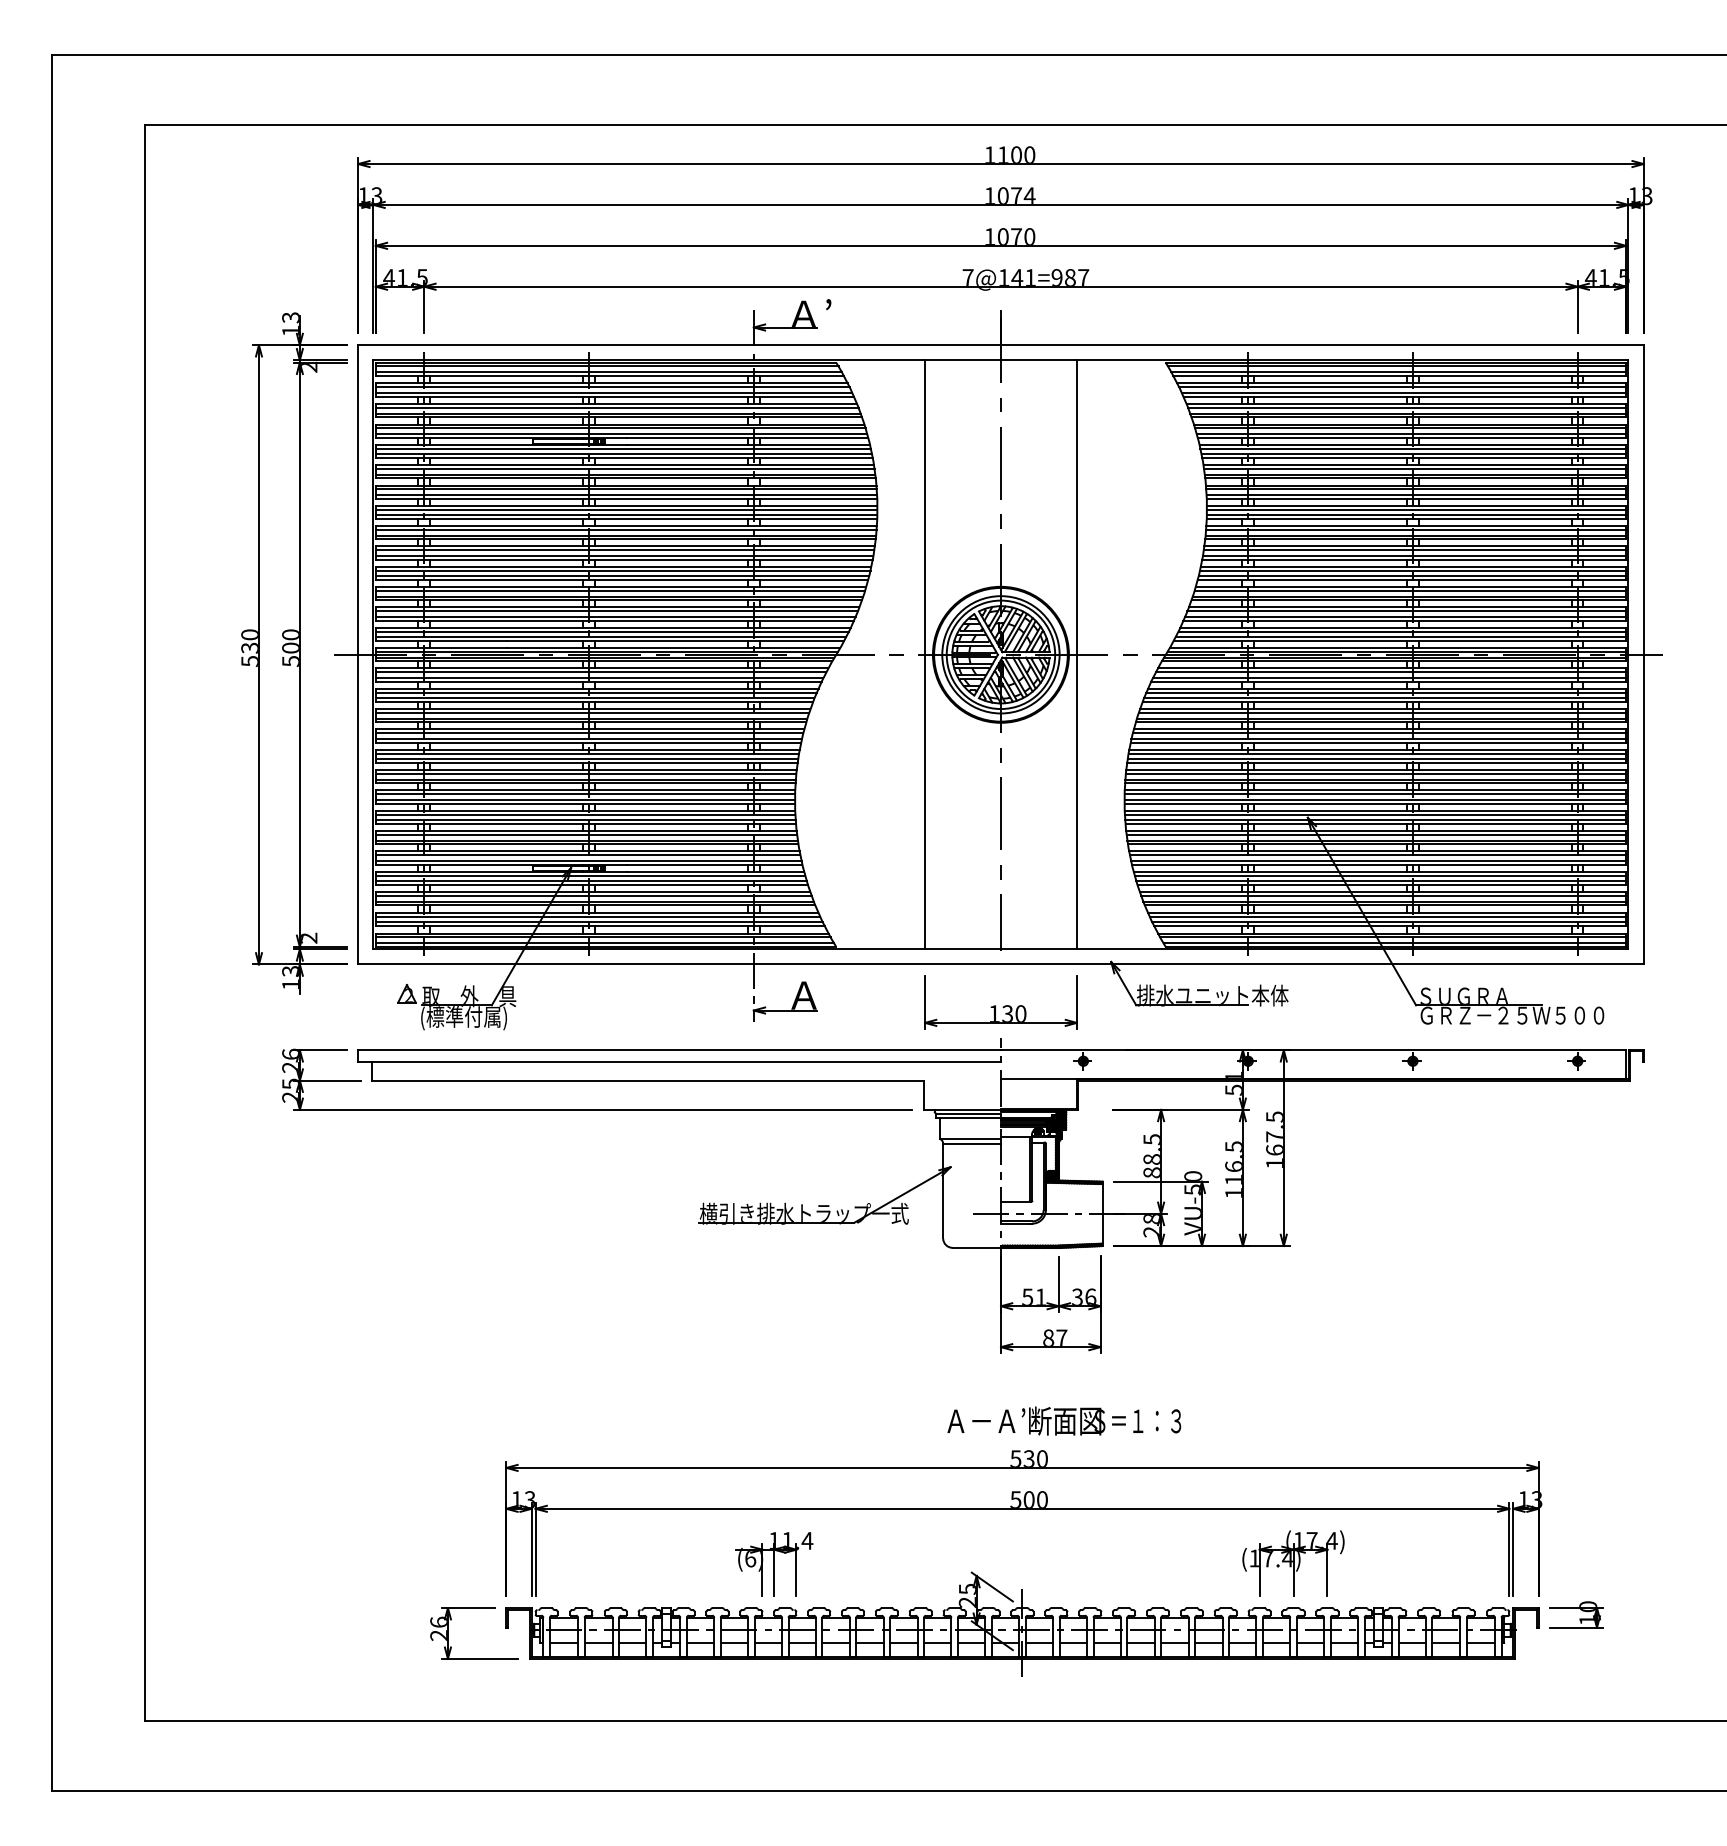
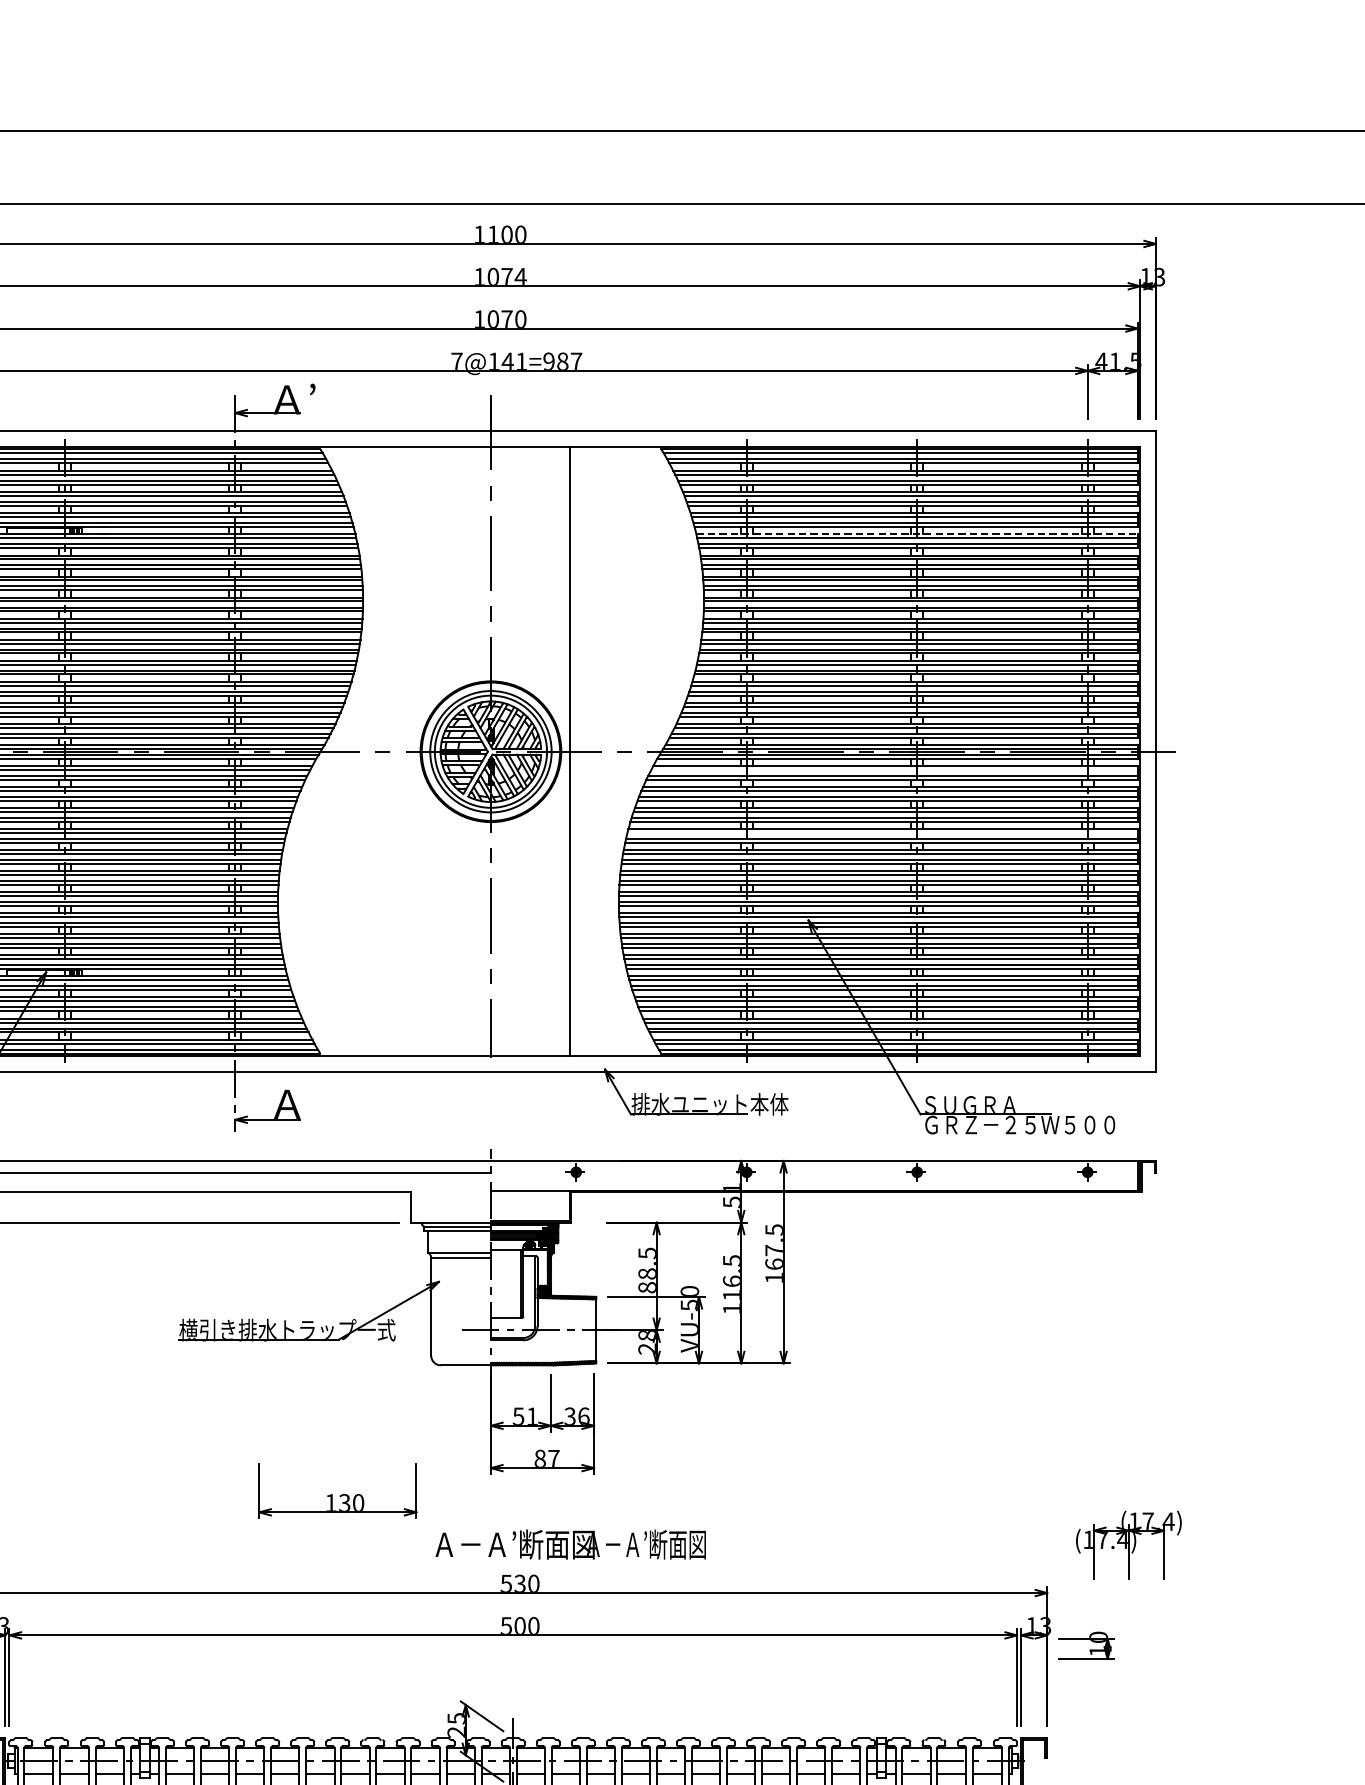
line: (1413, 444) -> (917, 534), solid -> dashed
line: (925, 654) -> (412, 751), removed
line: (1390, 672) -> (894, 770), removed
line: (1379, 733) -> (882, 833), removed
part: (1000, 1002) -> (337, 1491), moved
text: (1150, 1420) -> (645, 1543), Ｓ＝１：３ -> Ａ－Ａ’断面図
part: (1293, 1563) -> (1128, 1545), moved
part: (774, 1564) -> (256, 1692), removed
part: (1576, 1614) -> (1086, 1645), moved

